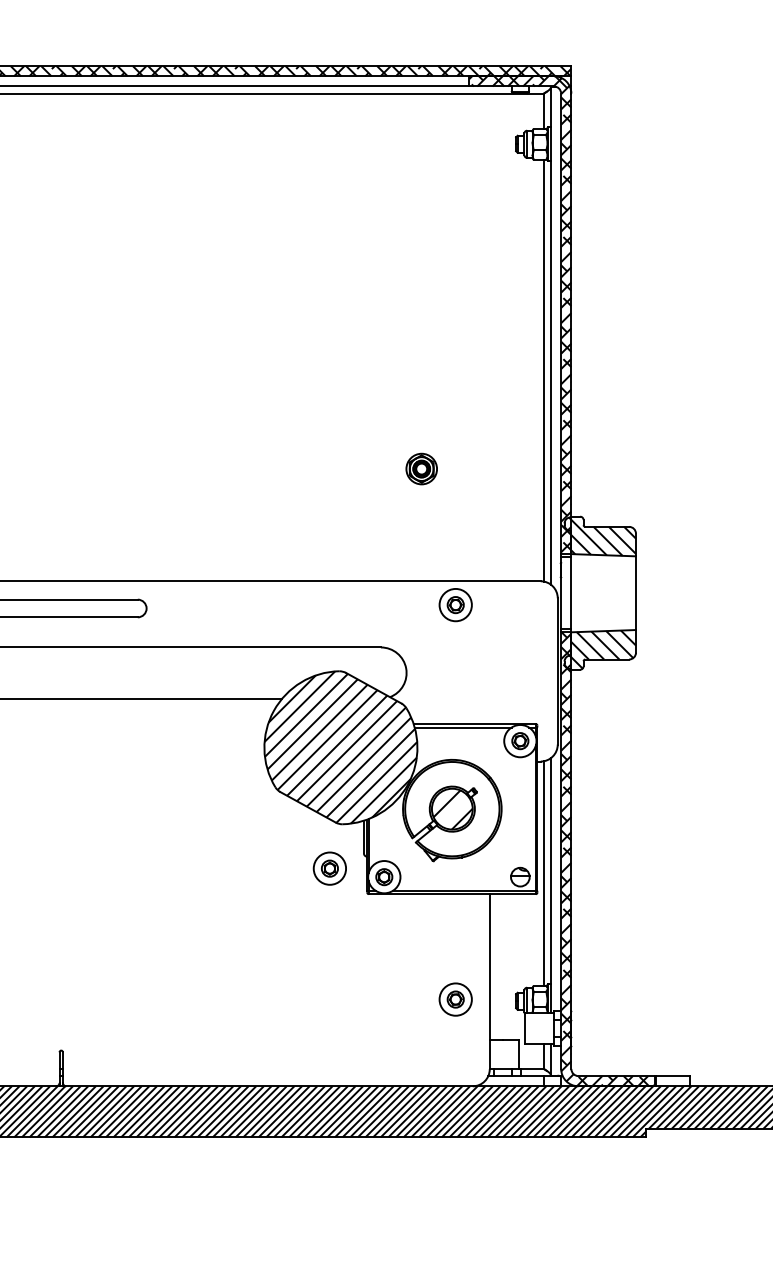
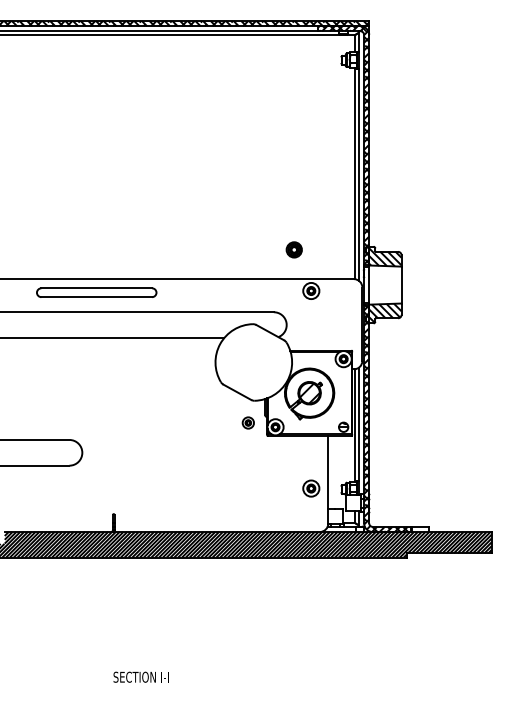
part: (420, 468) -> (293, 249), moved
hatch: (340, 747) -> (253, 362), removed
part: (330, 867) -> (248, 422), size x0.7

